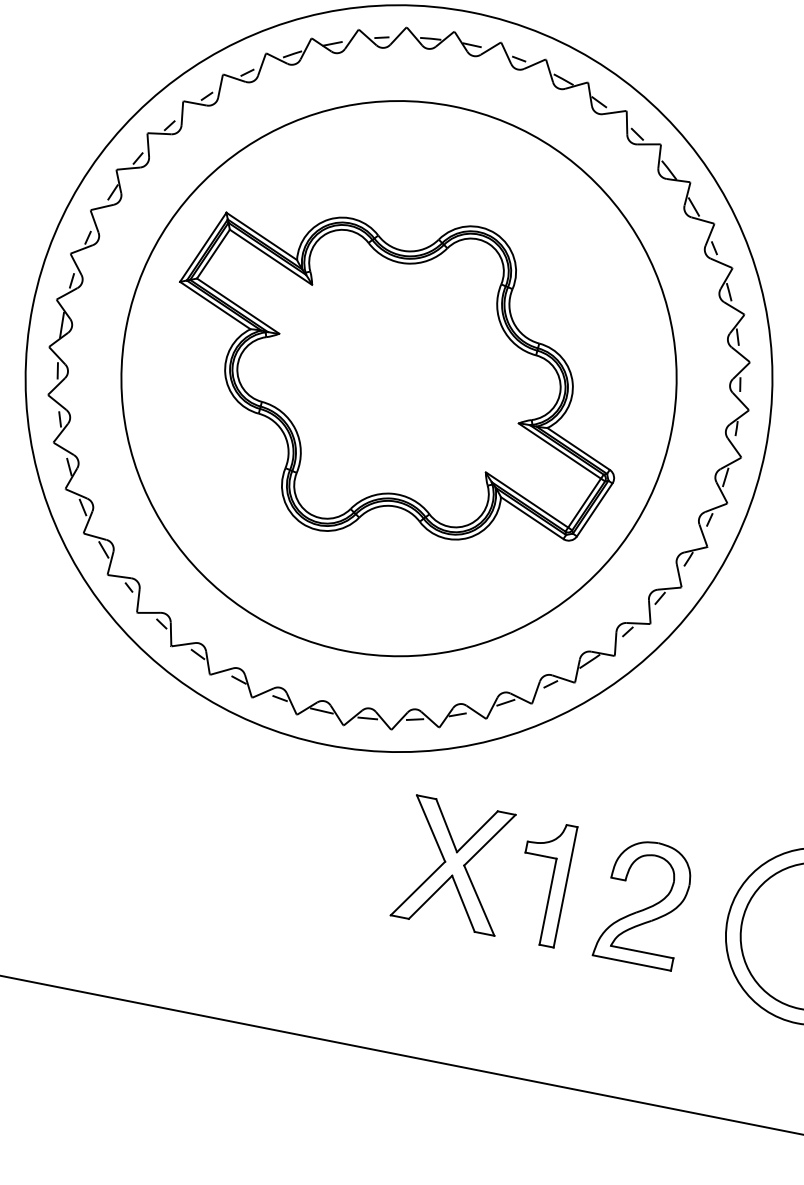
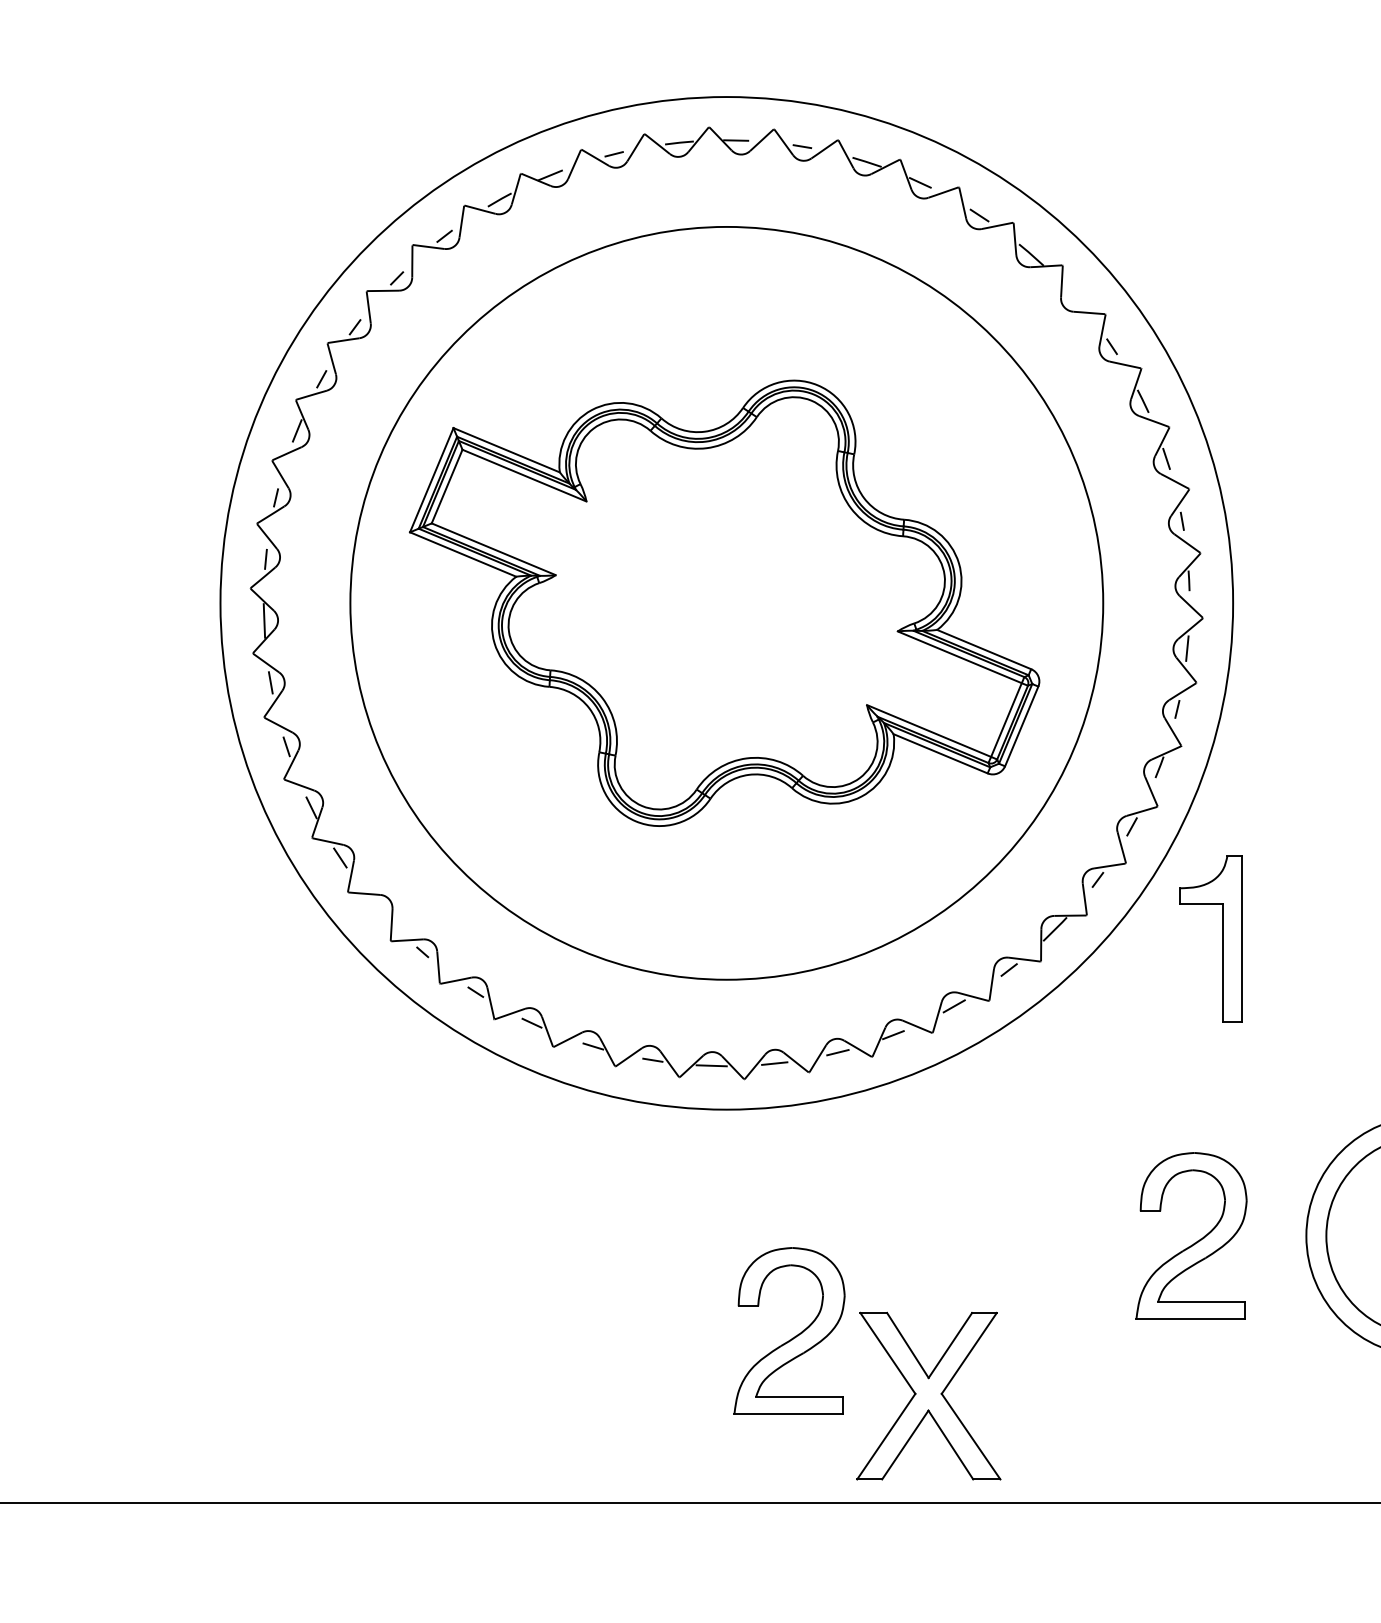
line: (693, 207) -> (1073, 297), removed
line: (104, 549) -> (379, 908), removed
part: (454, 864) -> (928, 1395), moved
part: (551, 884) -> (1222, 938), moved
part: (341, 919) -> (792, 1337), added

